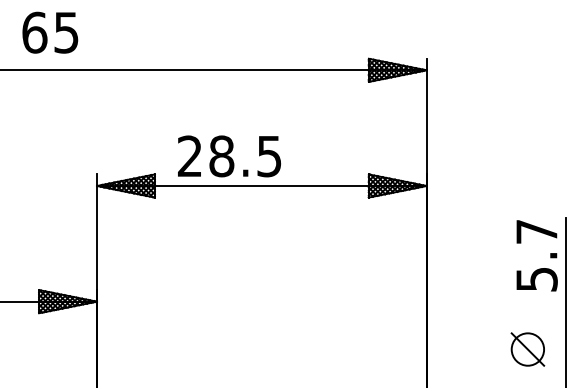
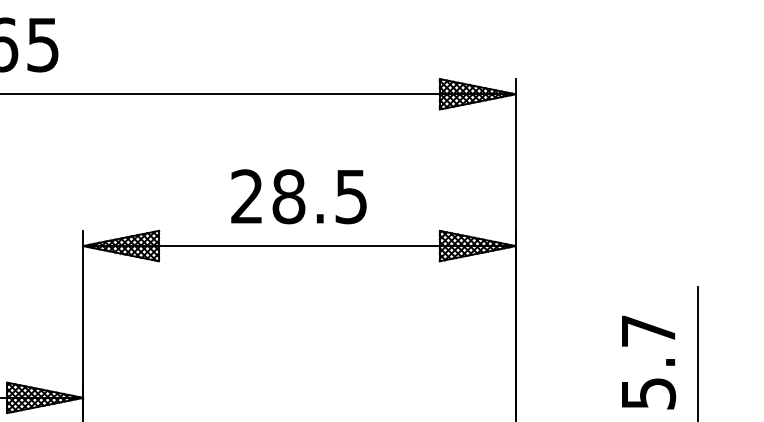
text: (229, 156) -> (298, 196), moved
text: (536, 255) -> (648, 362), moved

